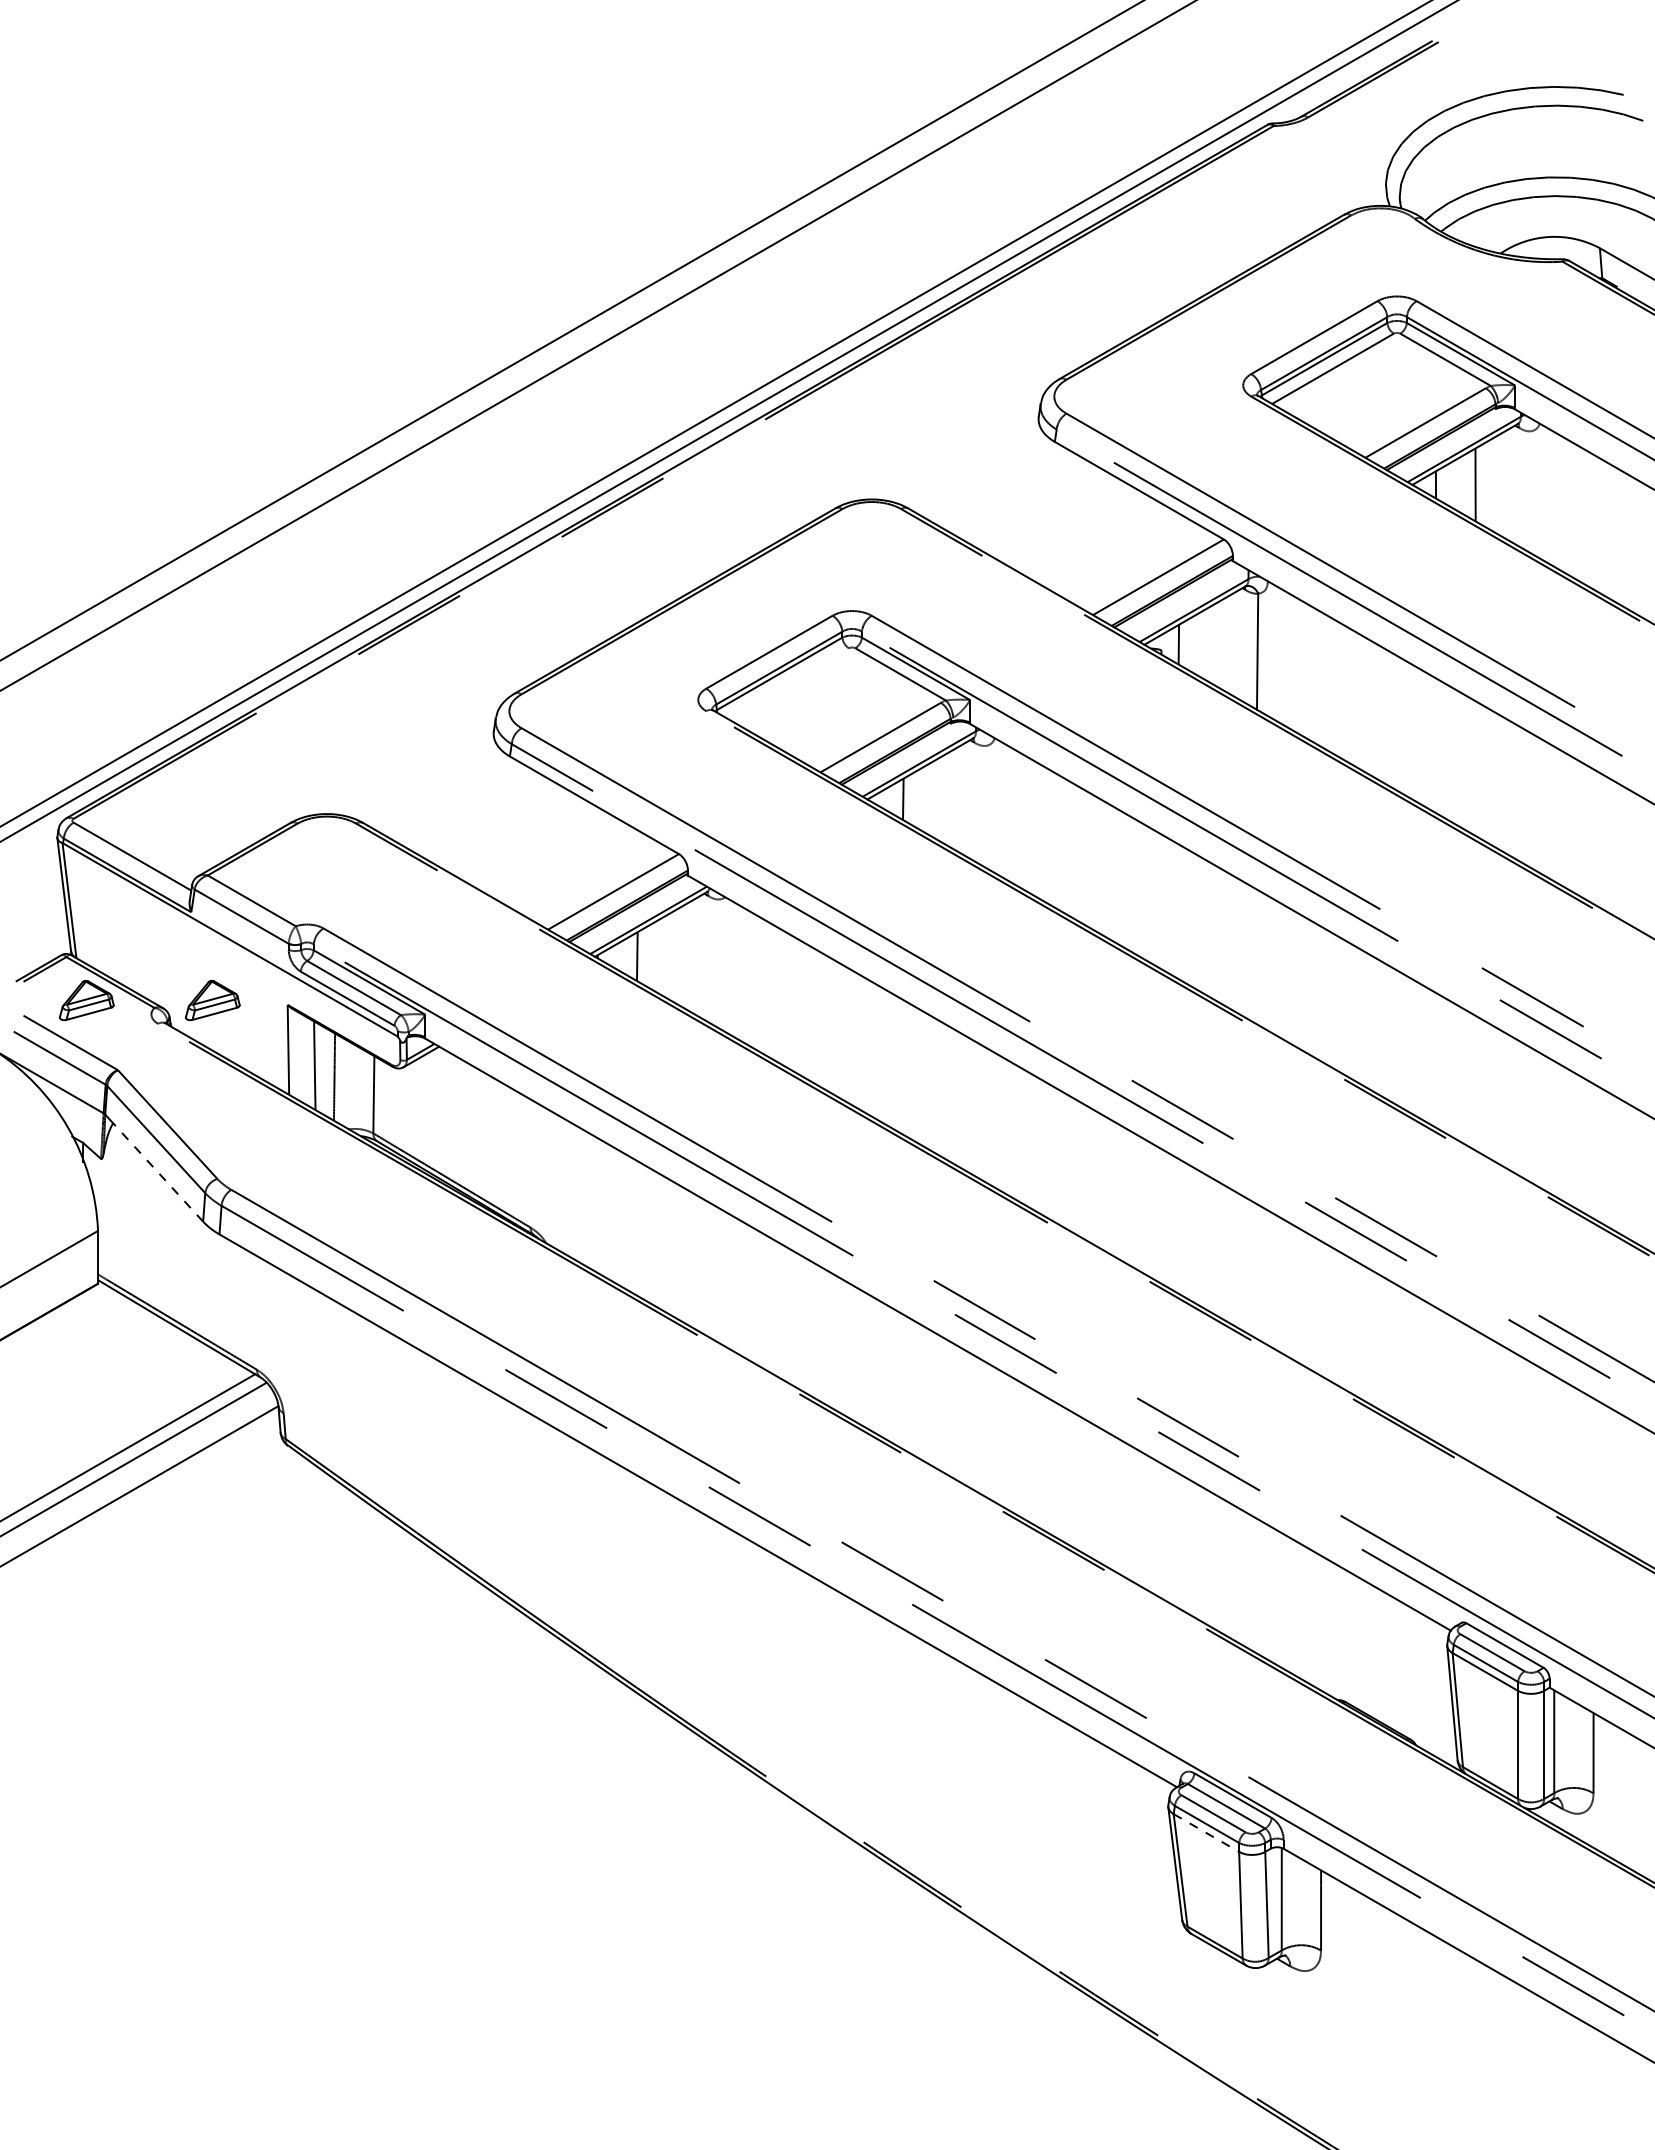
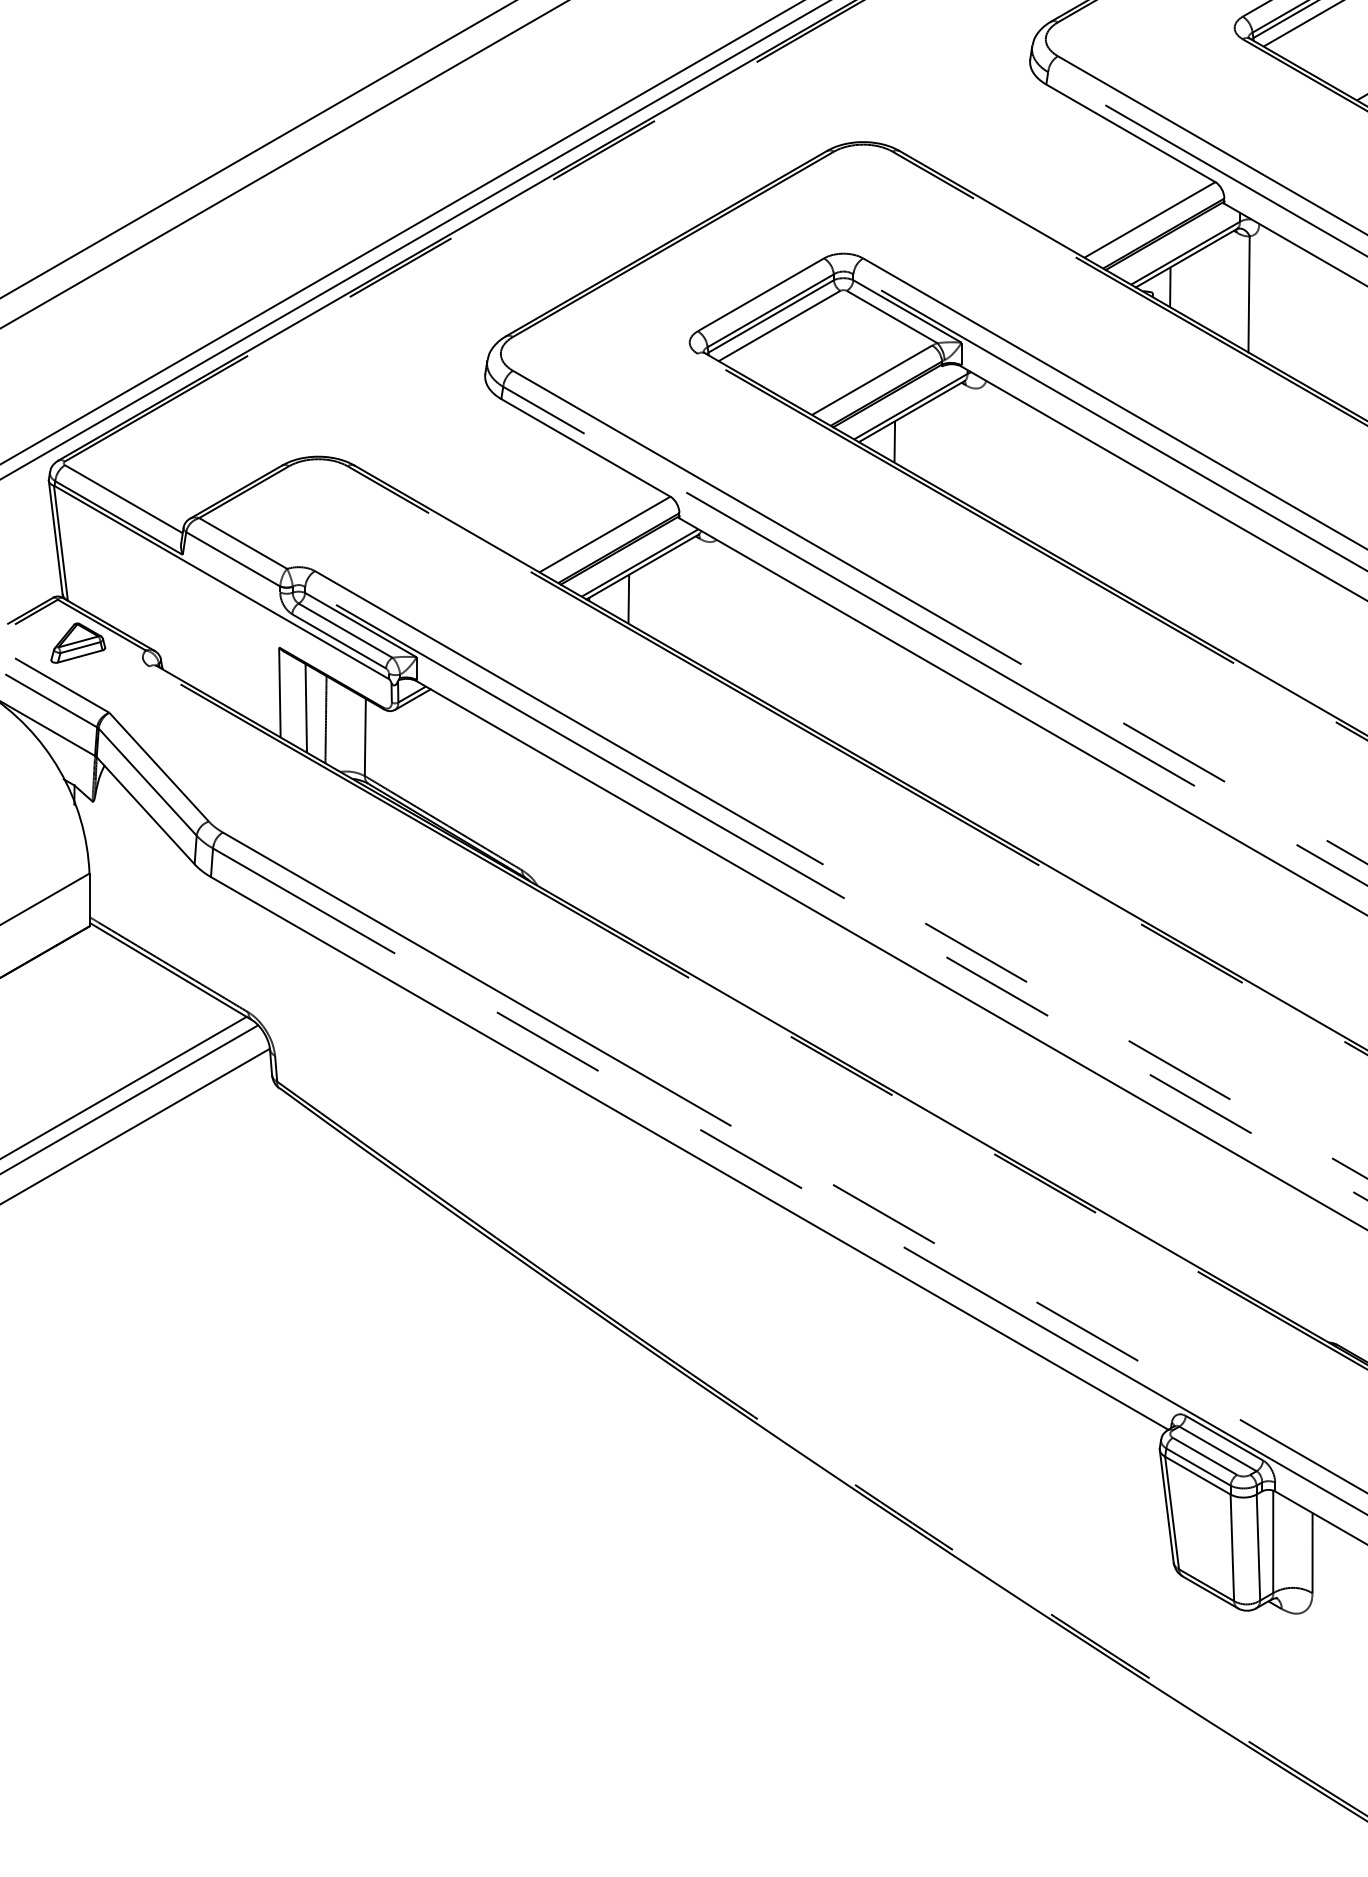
line: (787, 683) -> (778, 326), added
part: (212, 1000) -> (203, 643), removed
line: (158, 1172) -> (149, 815), dashed -> solid
line: (1206, 1833) -> (1197, 1476), dashed -> solid

